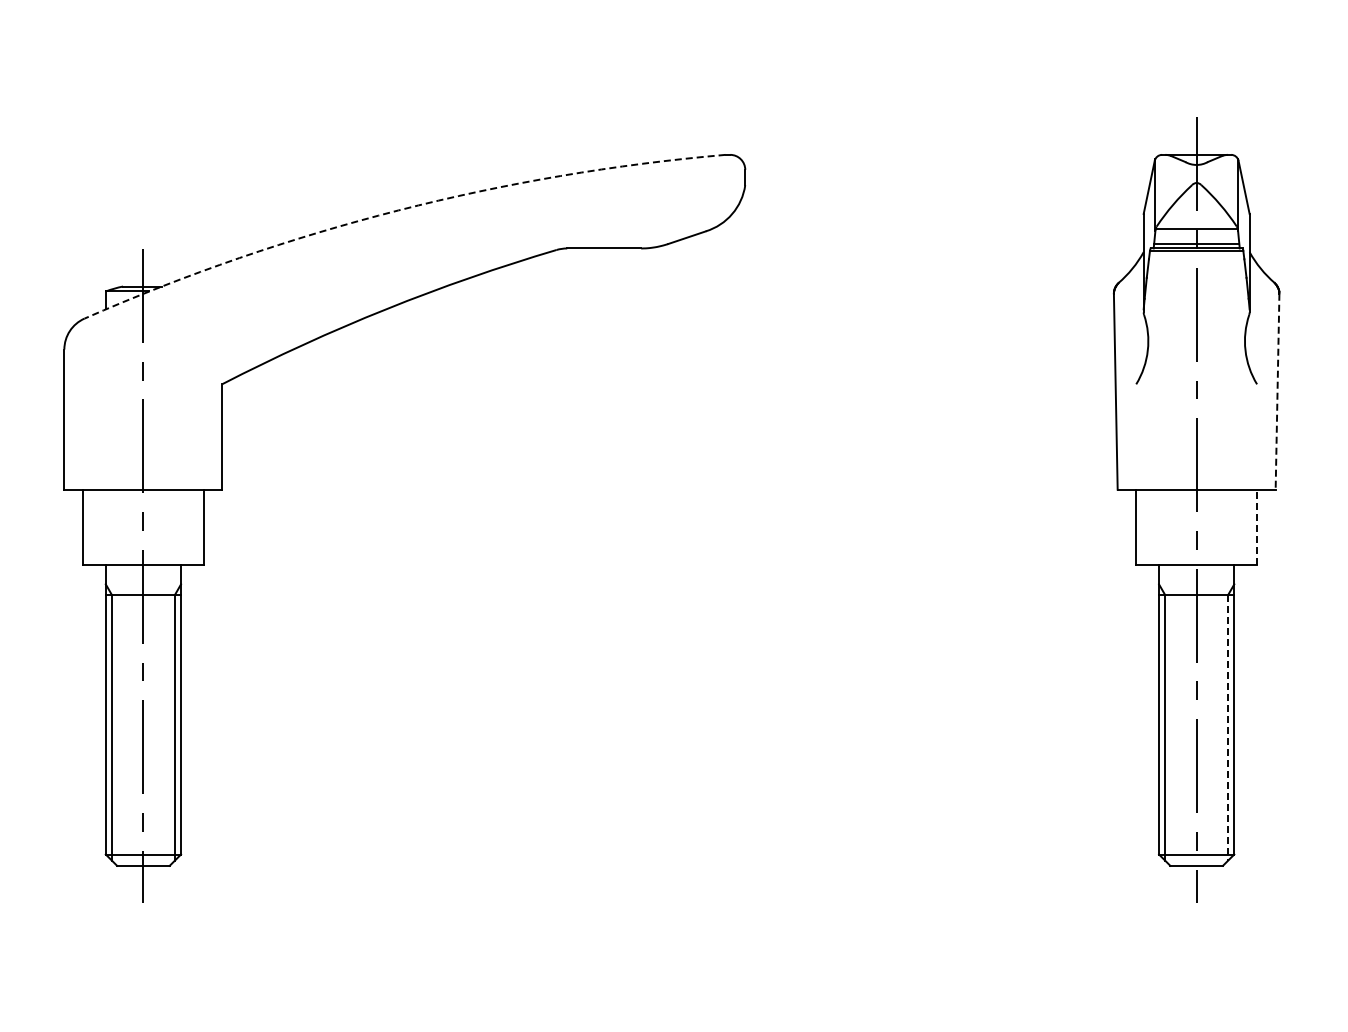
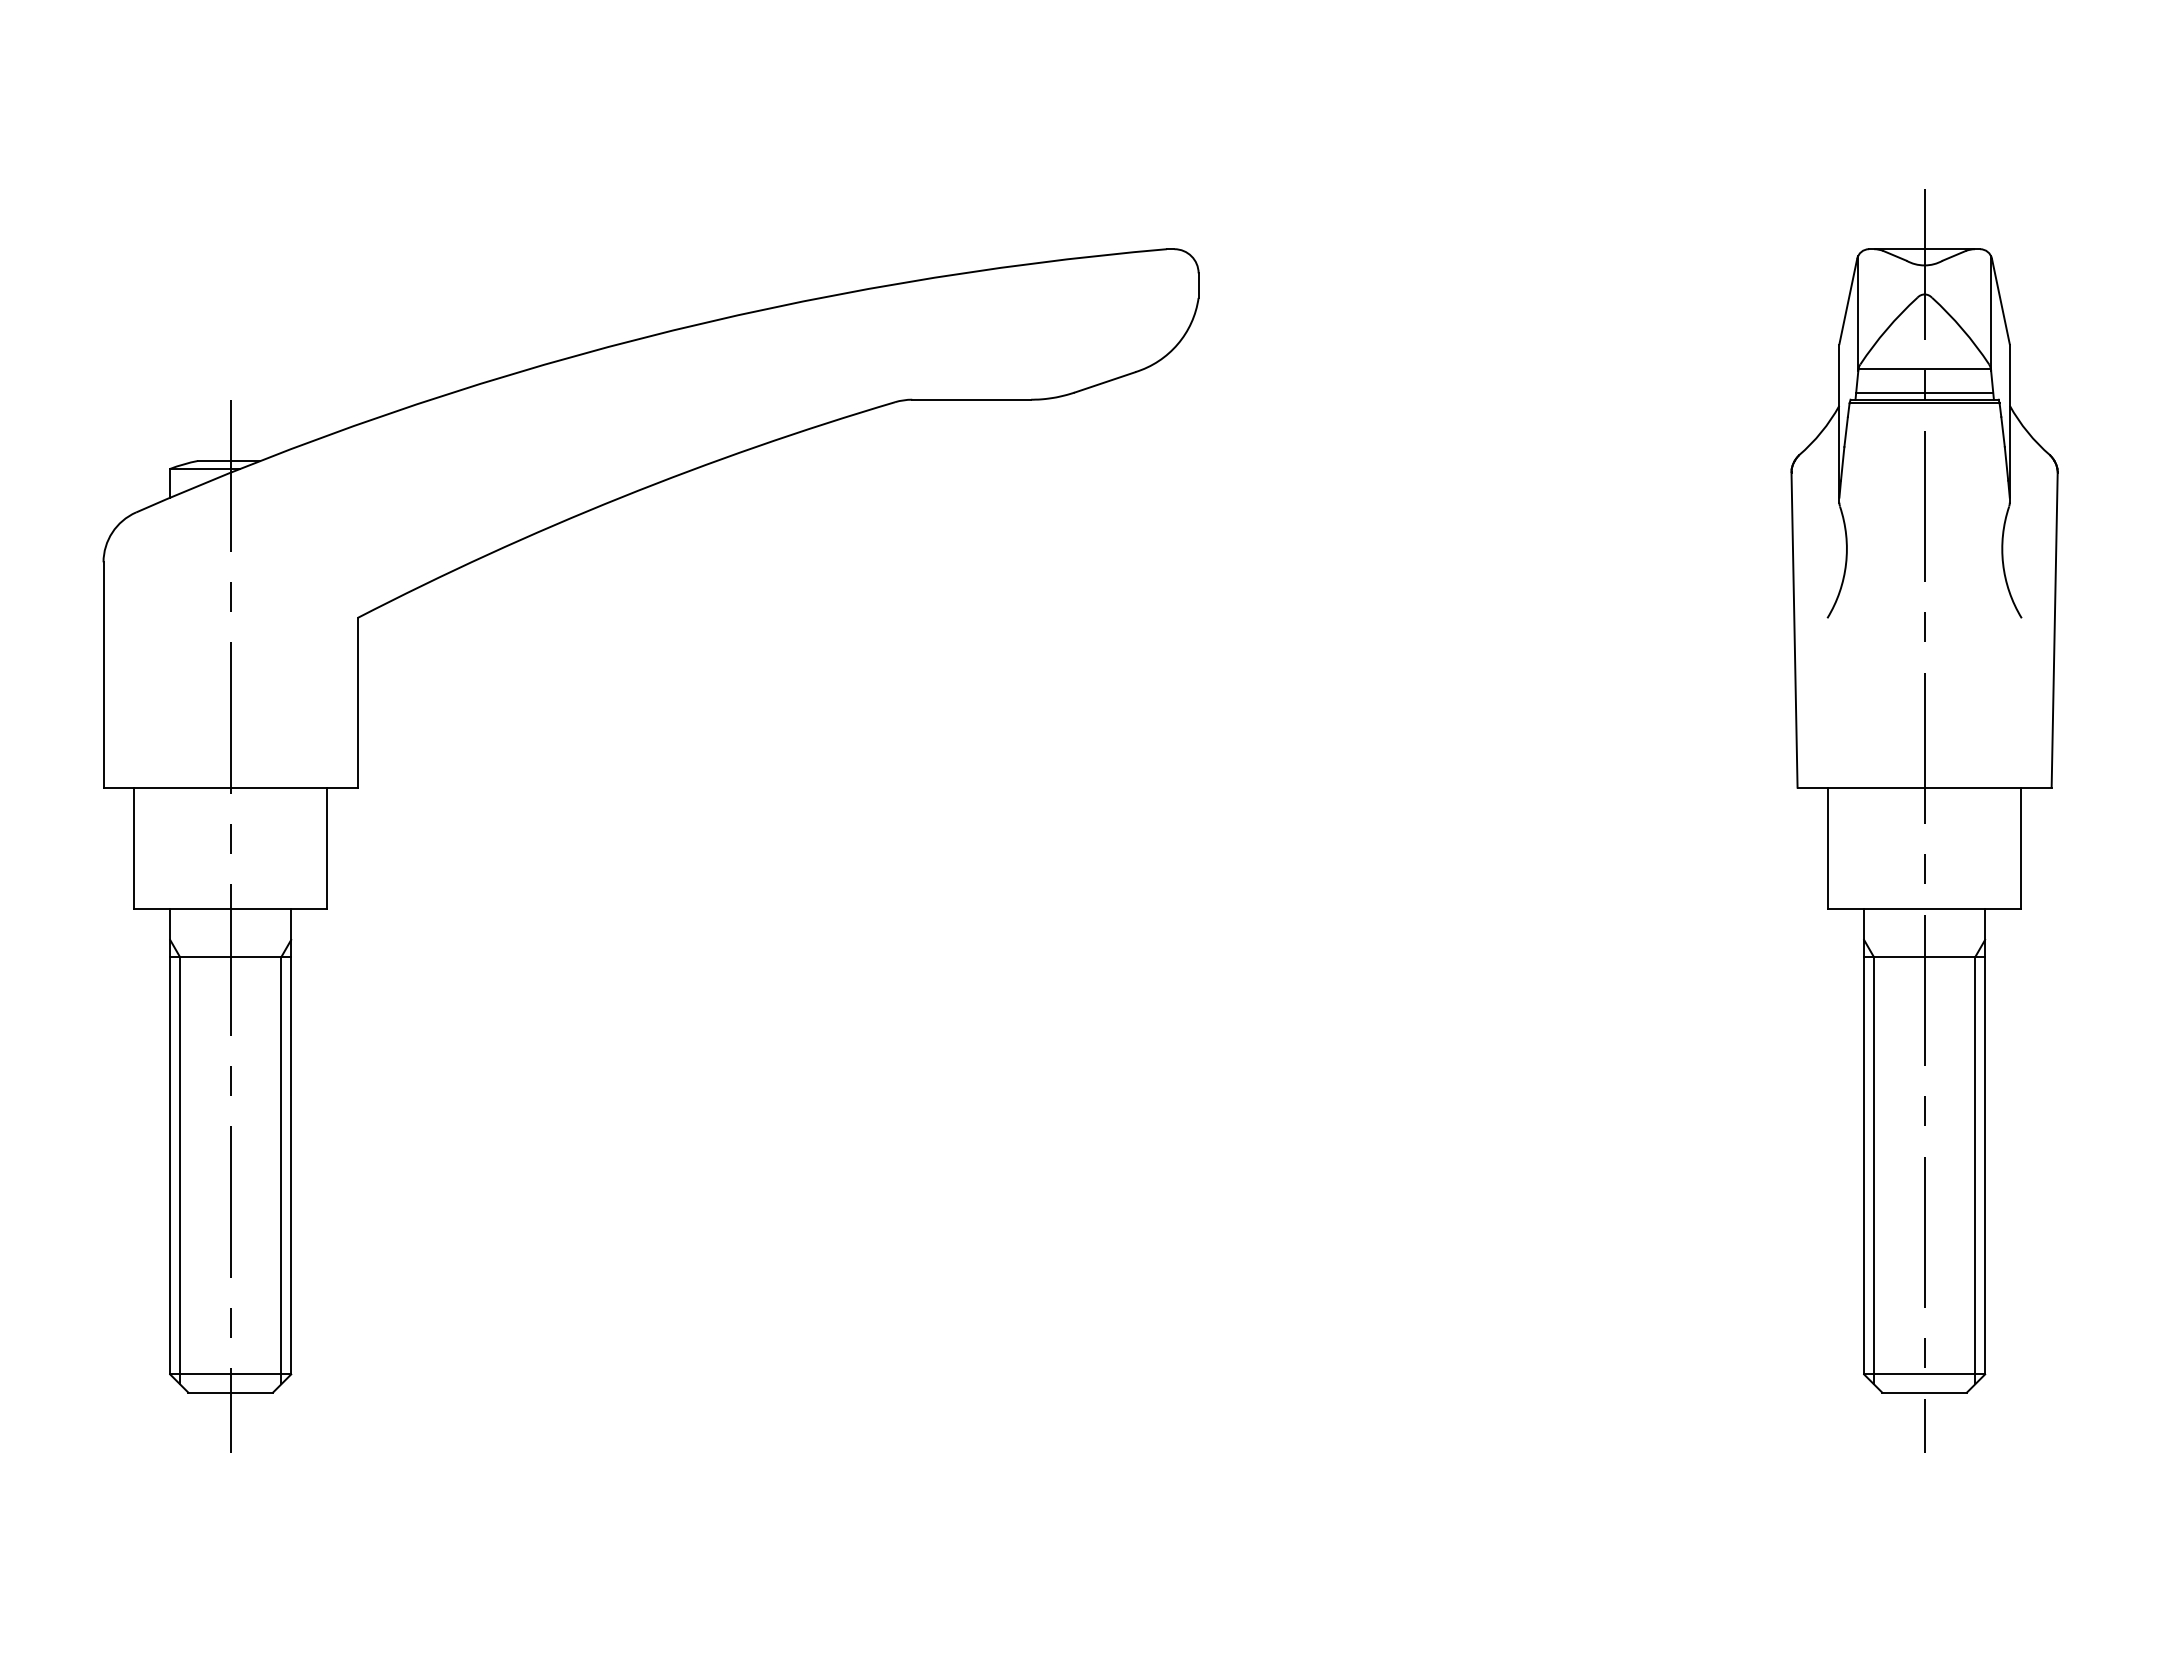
arc: (398, 210) -> (640, 338), dashed -> solid
line: (1277, 391) -> (2054, 629), dashed -> solid
line: (1256, 527) -> (2020, 848), dashed -> solid
line: (1228, 727) -> (1975, 1170), dashed -> solid

